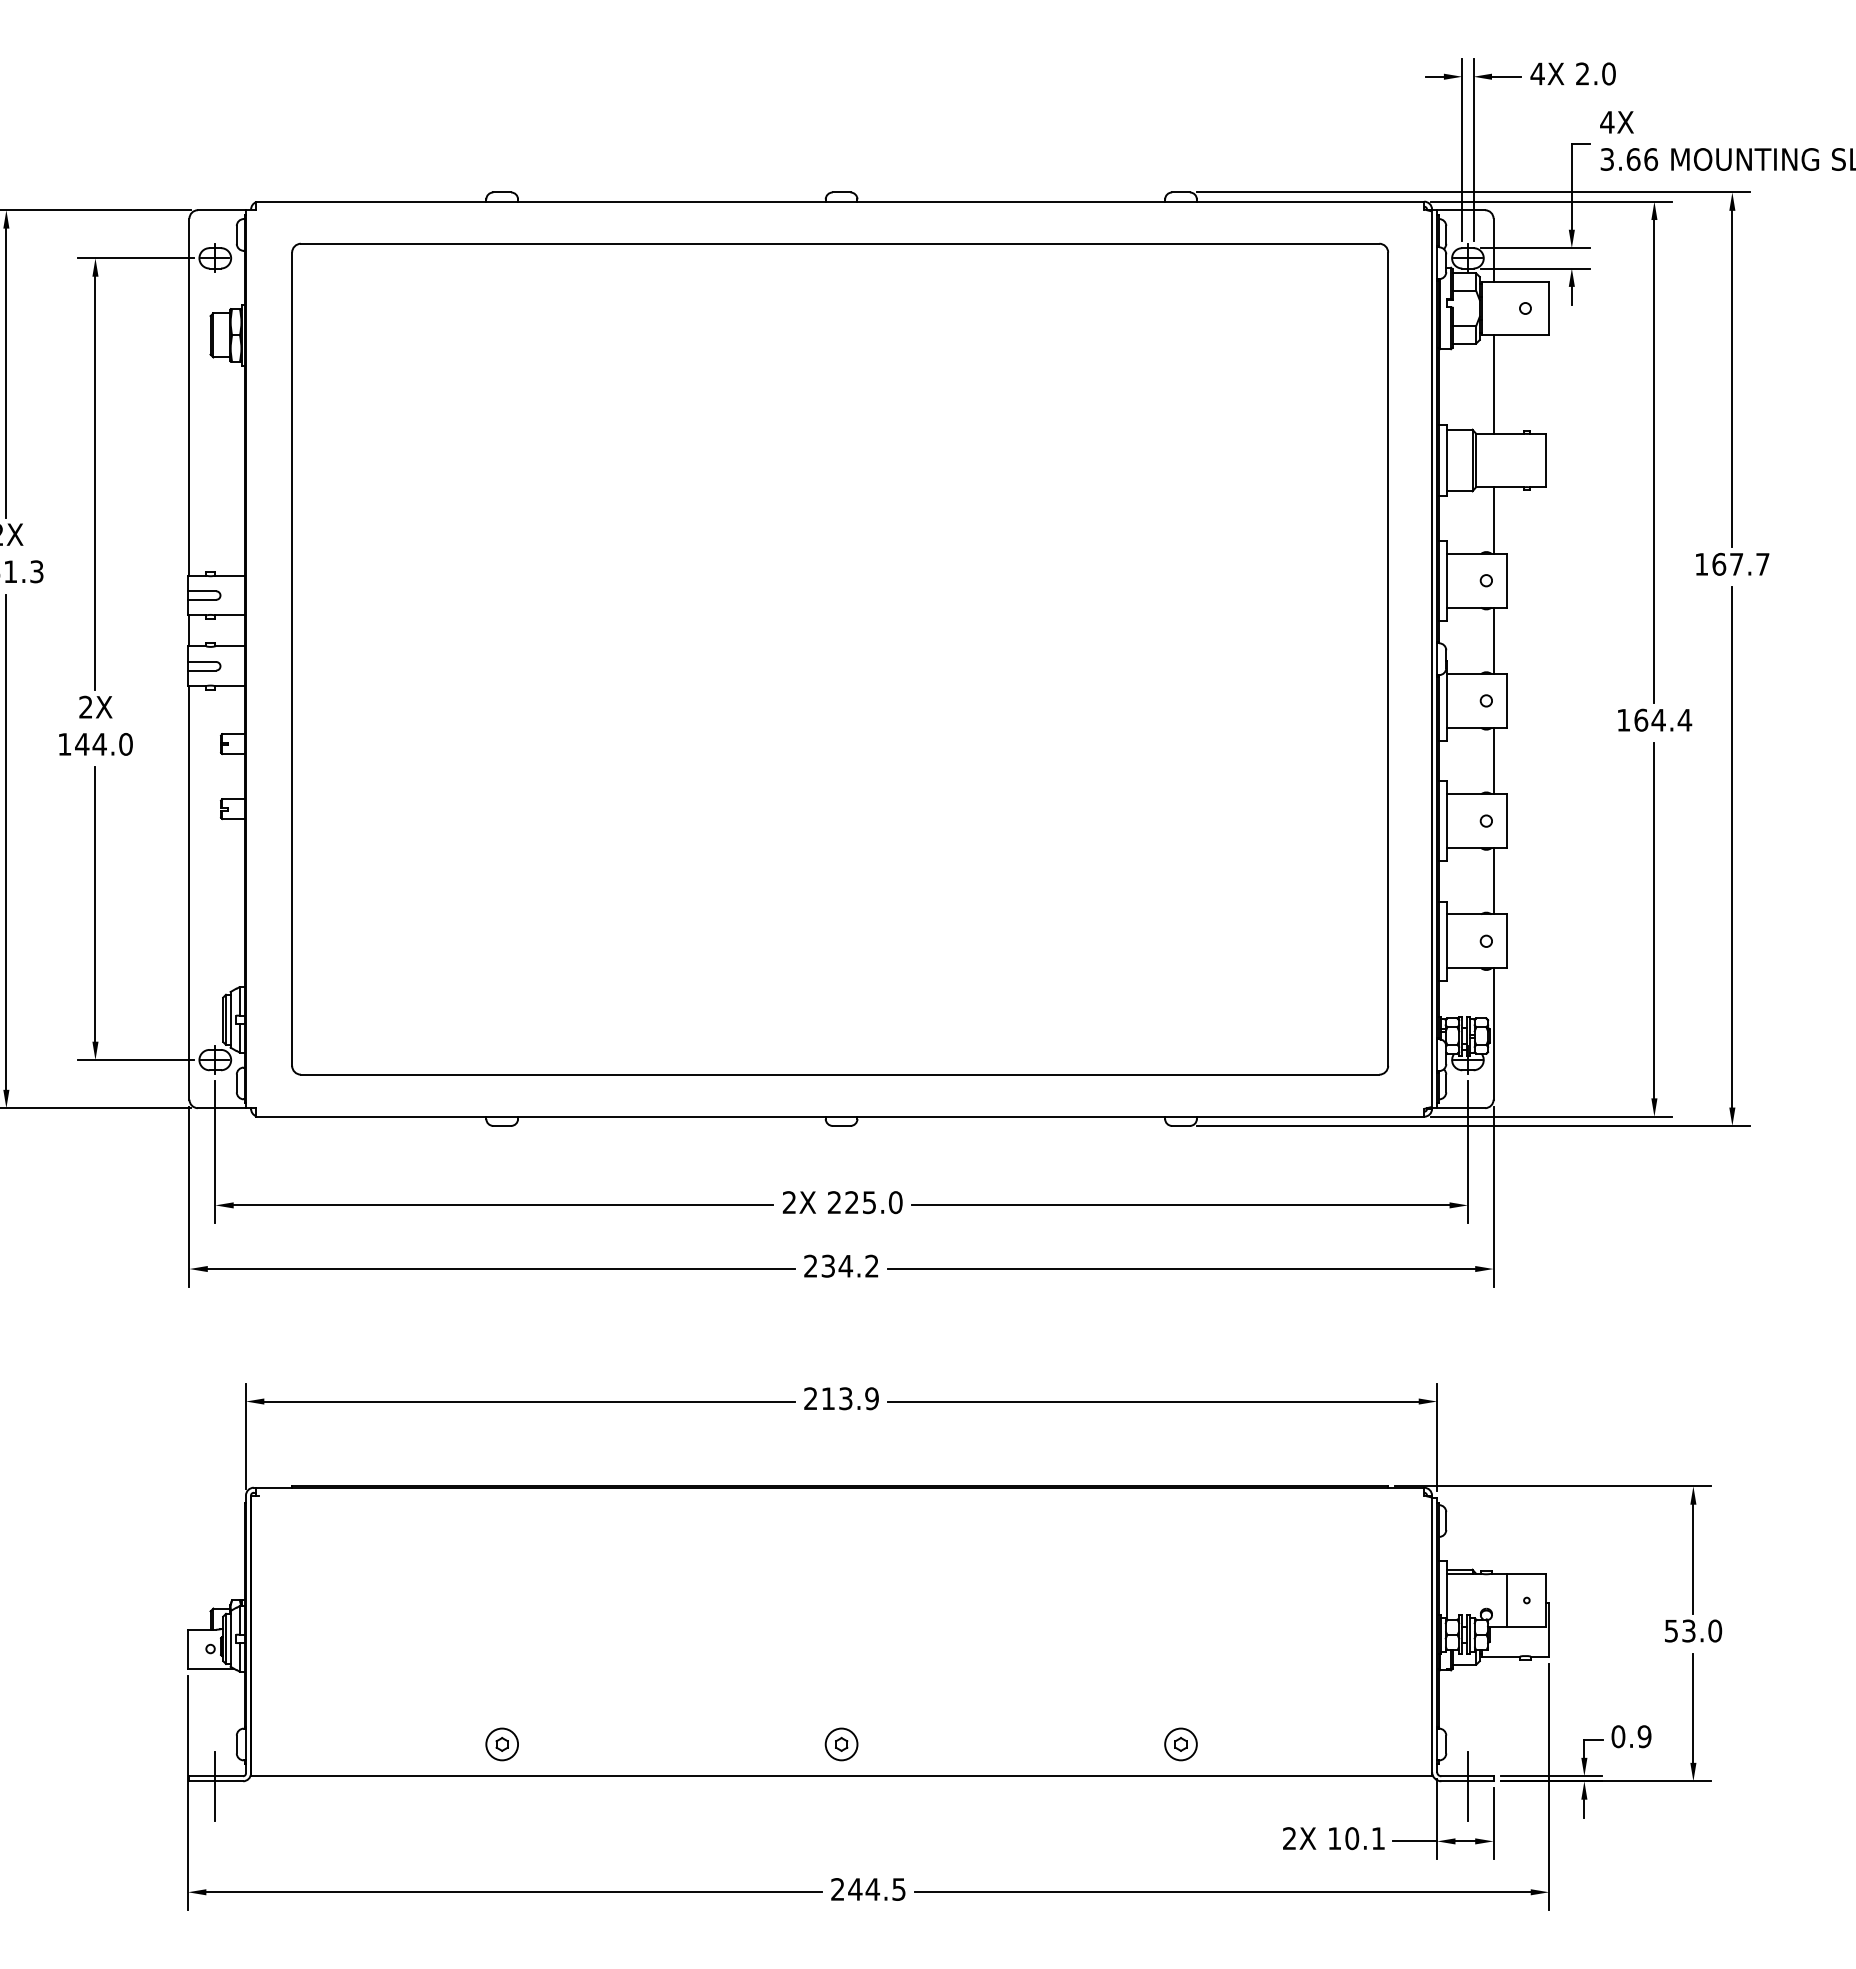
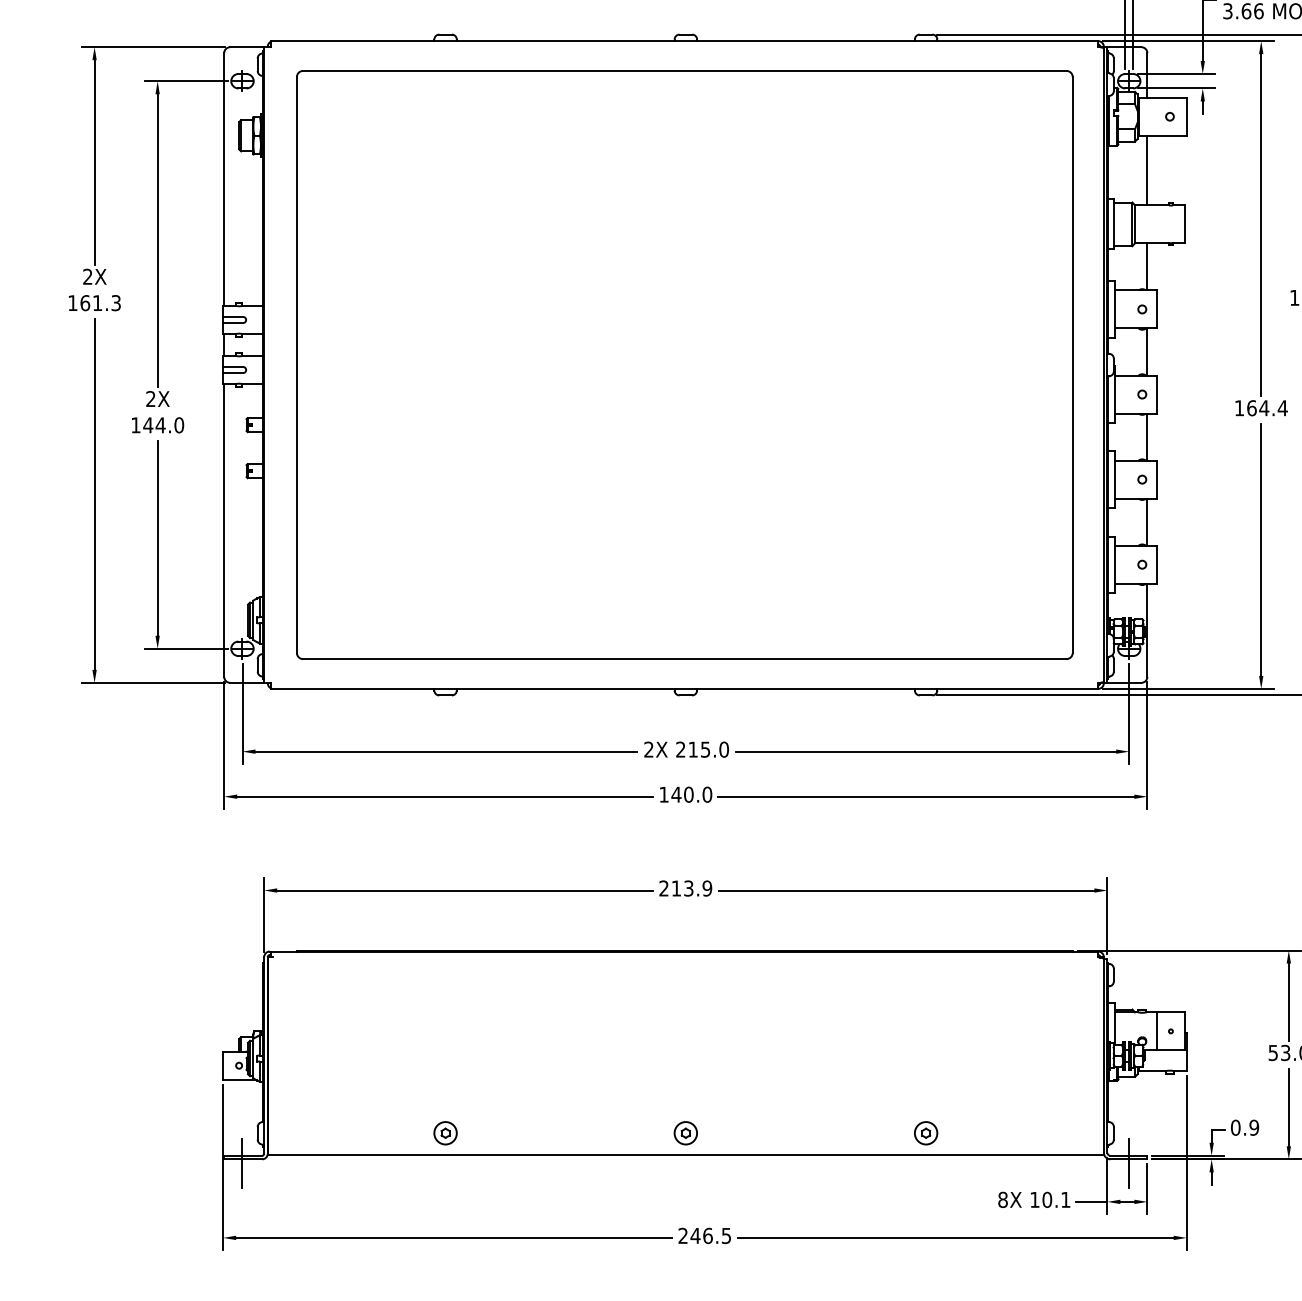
text: (851, 1202) -> (692, 749), 225.0 -> 215.0
text: (841, 1265) -> (685, 794), 234.2 -> 140.0
text: (1289, 1838) -> (1002, 1199), 2X -> 8X
text: (872, 1889) -> (707, 1235), 244.5 -> 246.5

